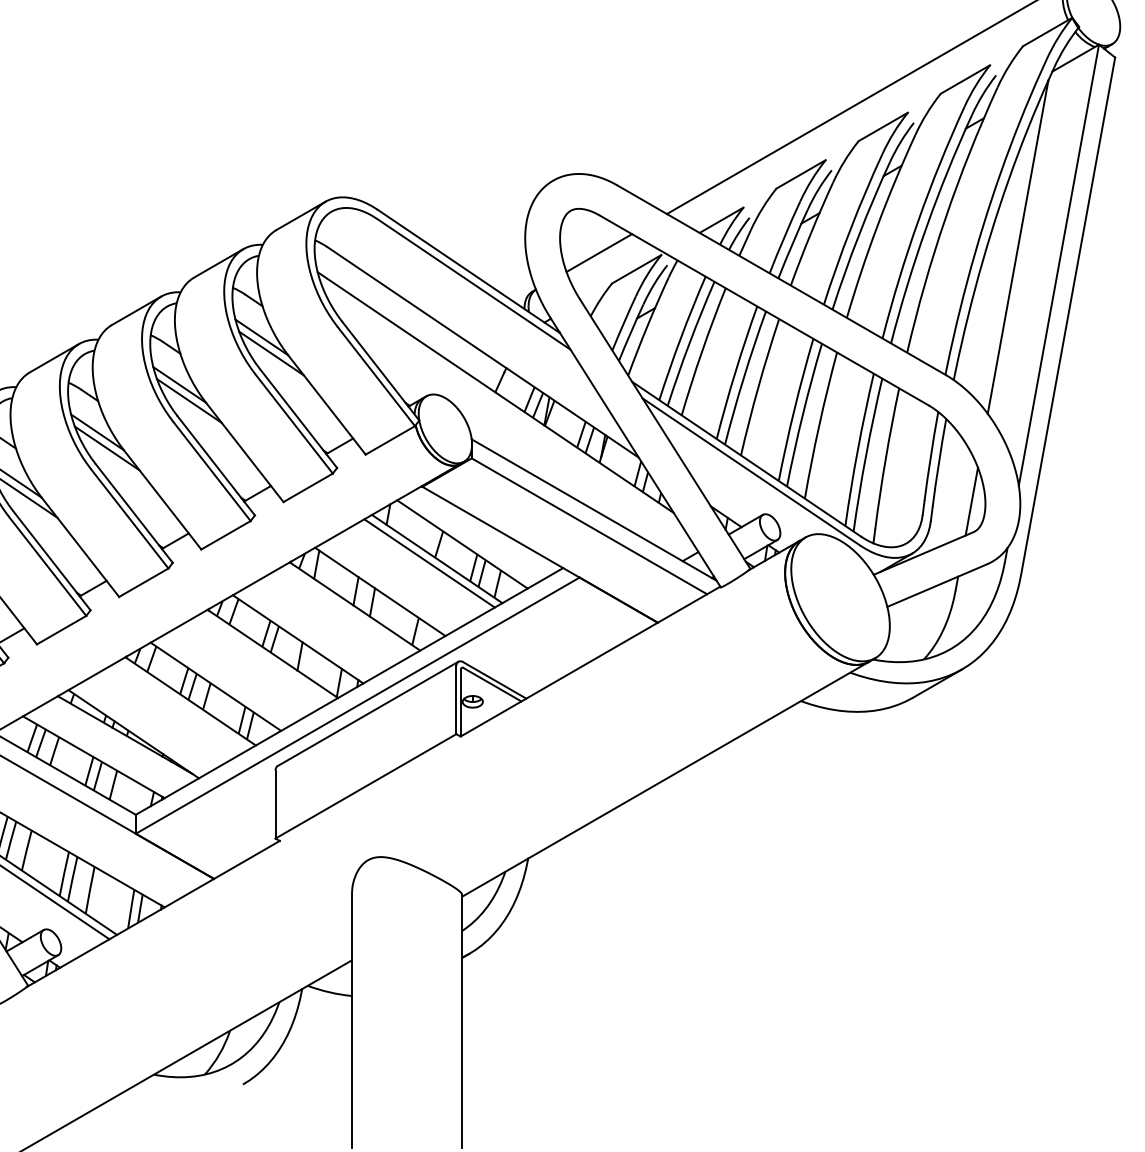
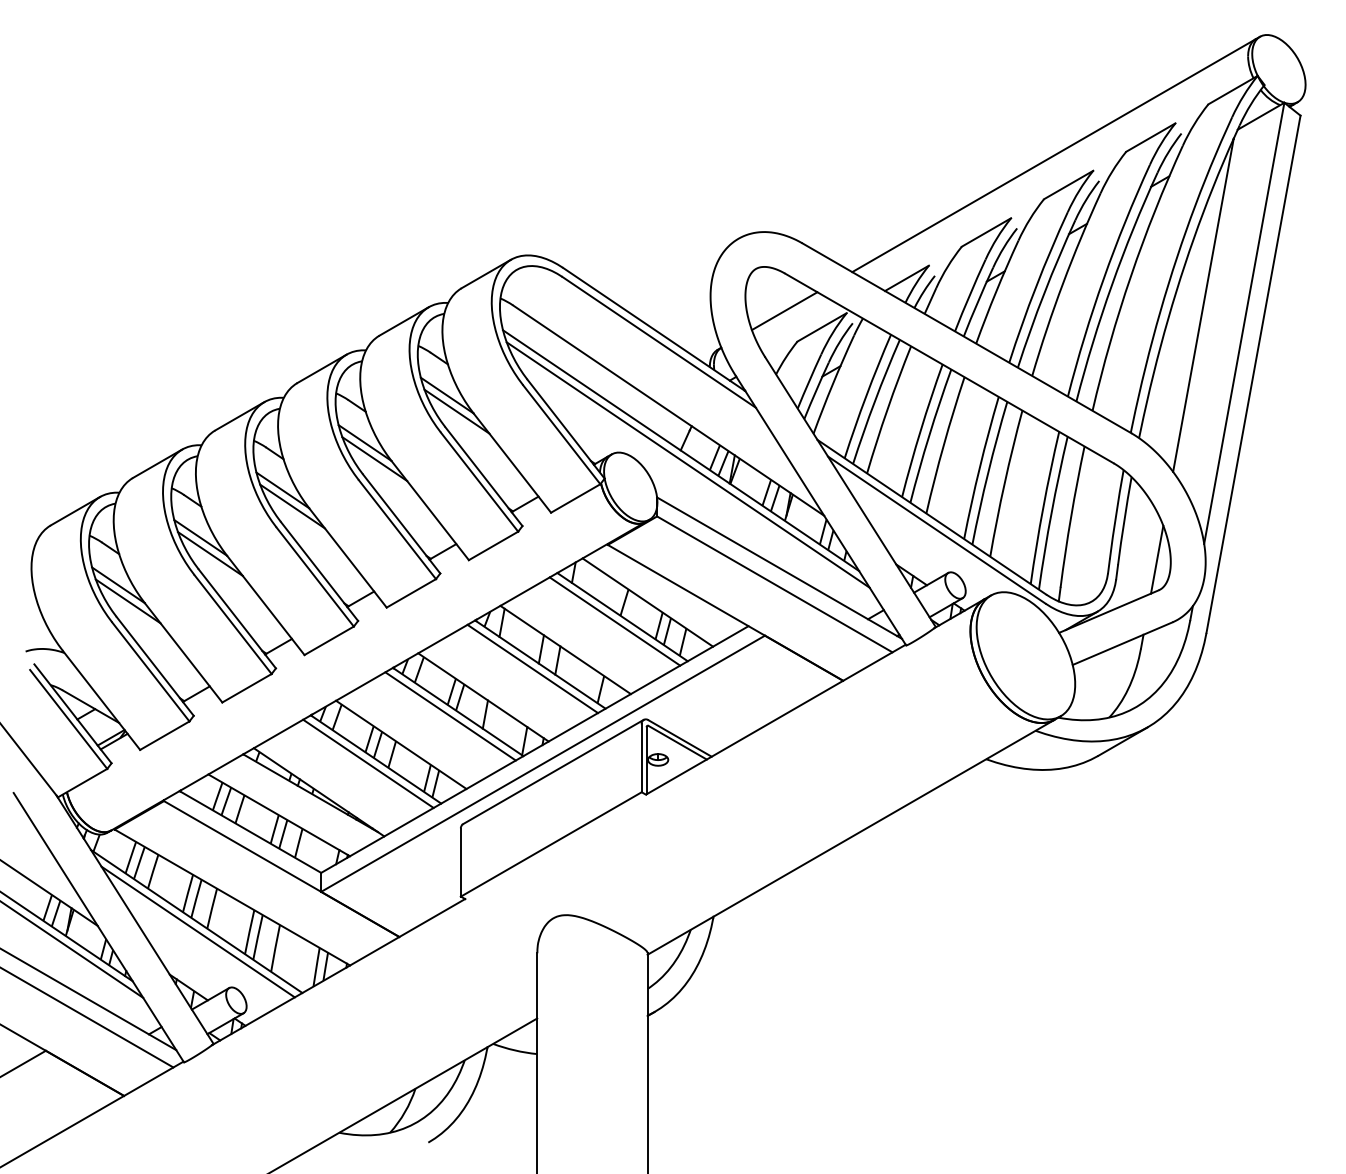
line: (502, 406) -> (687, 464), added
line: (347, 610) -> (532, 668), added
line: (265, 658) -> (450, 716), added
line: (183, 705) -> (368, 763), added

